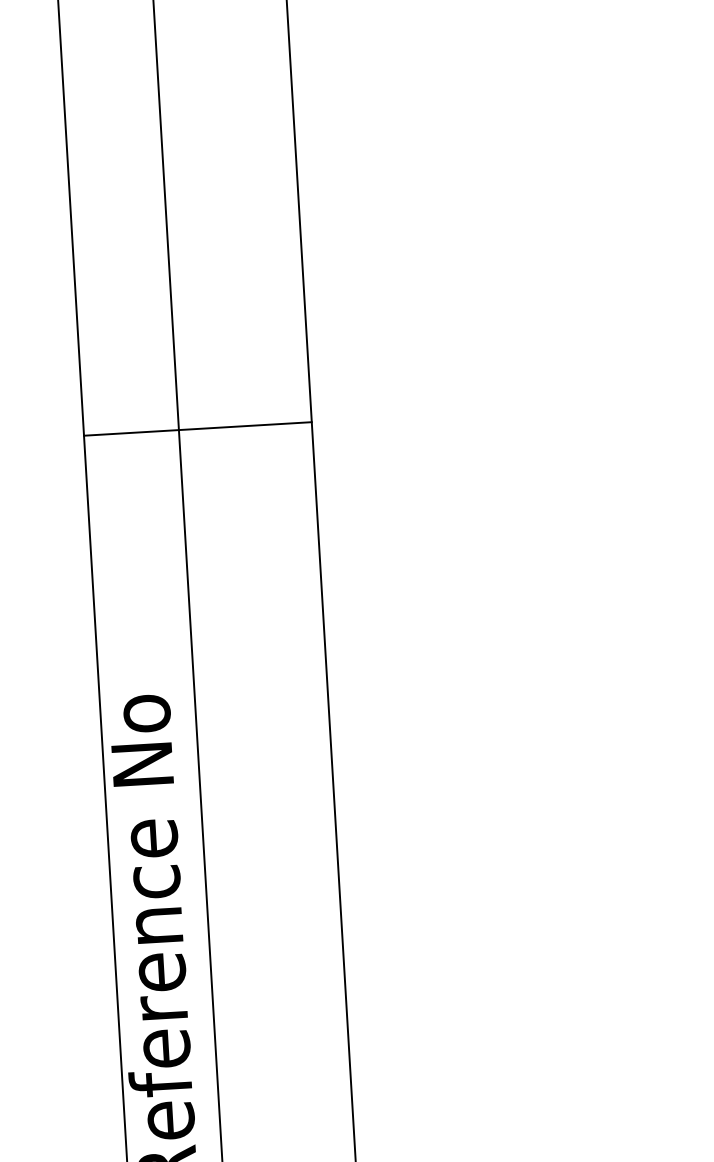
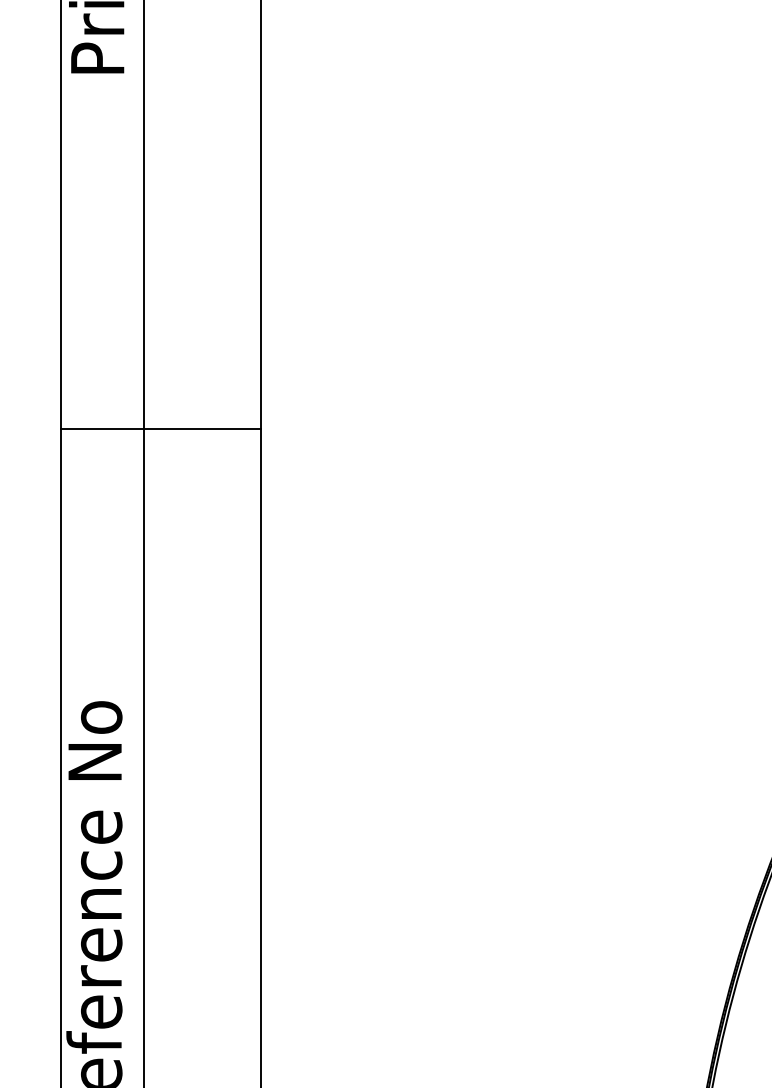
line: (197, 428) -> (160, 428), moved

